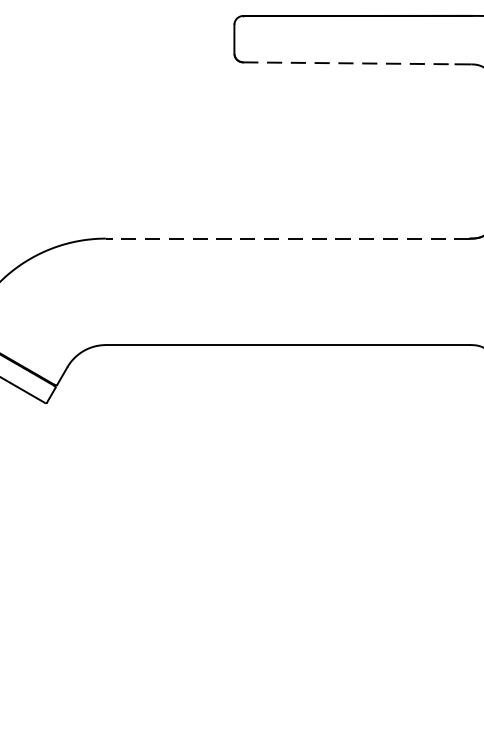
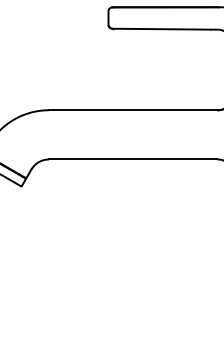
line: (349, 63) -> (161, 29), dashed -> solid
line: (286, 239) -> (132, 110), dashed -> solid

